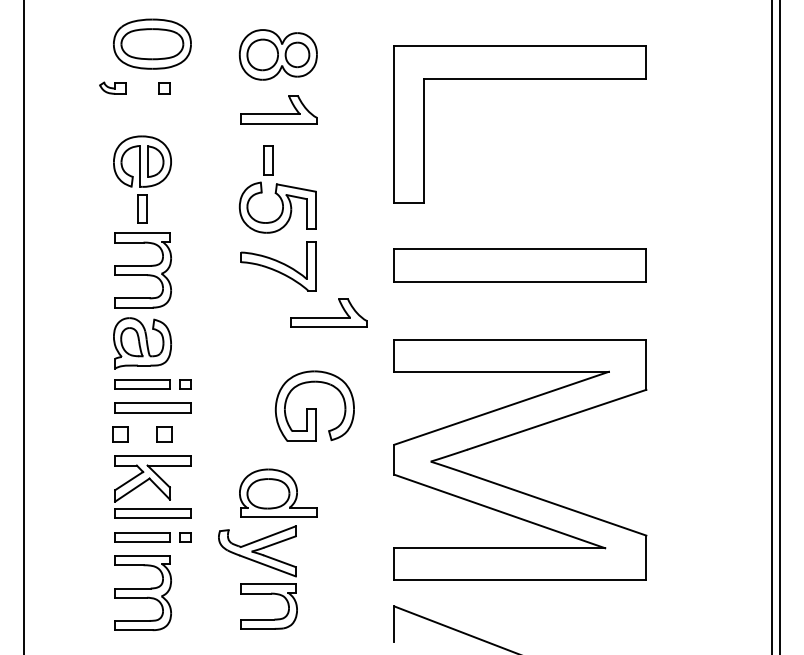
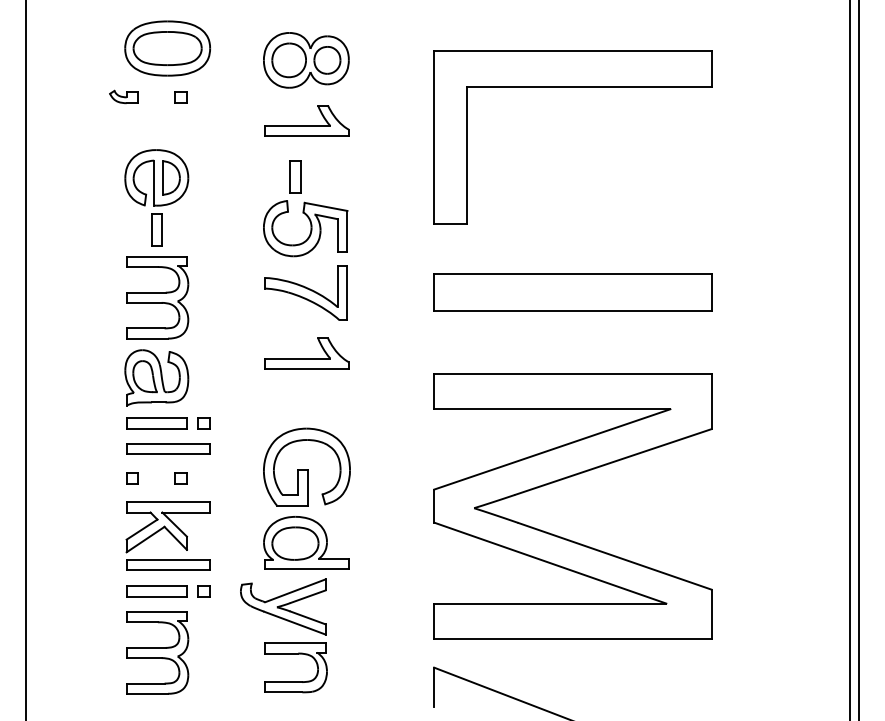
part: (328, 312) -> (306, 352), moved
part: (314, 405) -> (306, 466), moved
part: (120, 434) -> (132, 478), size x0.71
part: (164, 434) -> (180, 478), size x0.71

